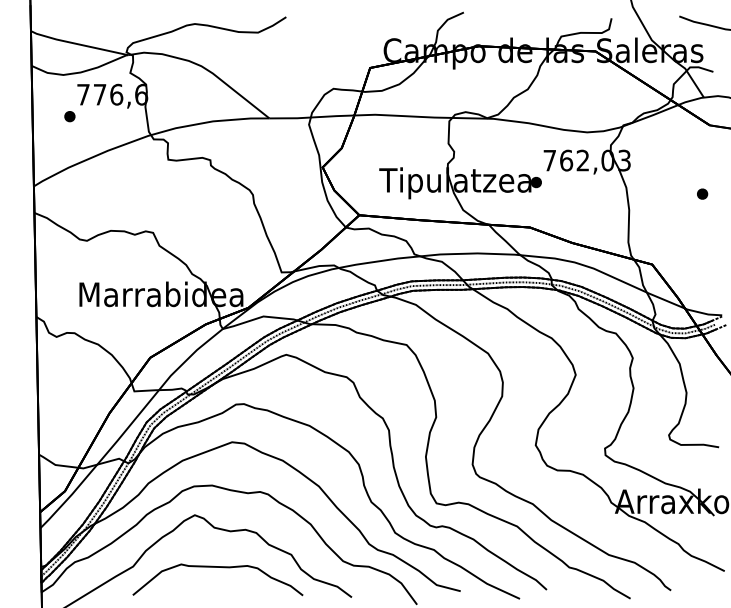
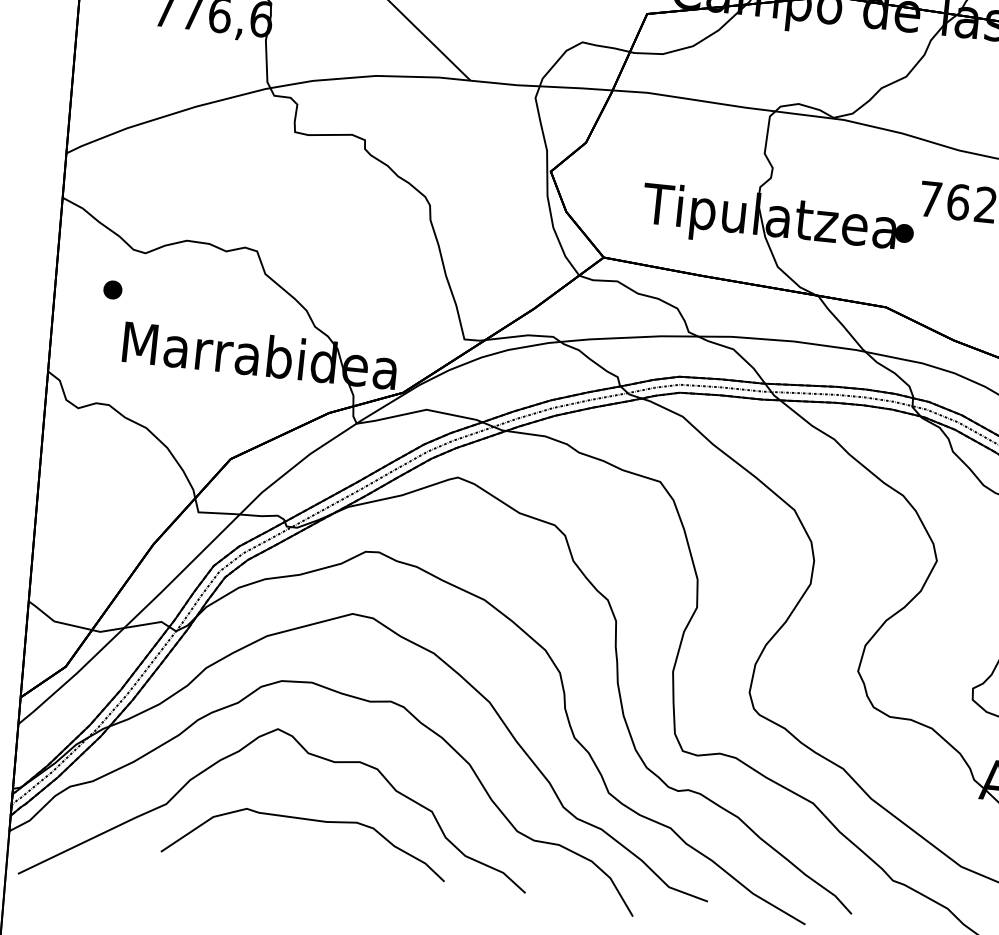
part: (69, 116) -> (112, 289), moved

